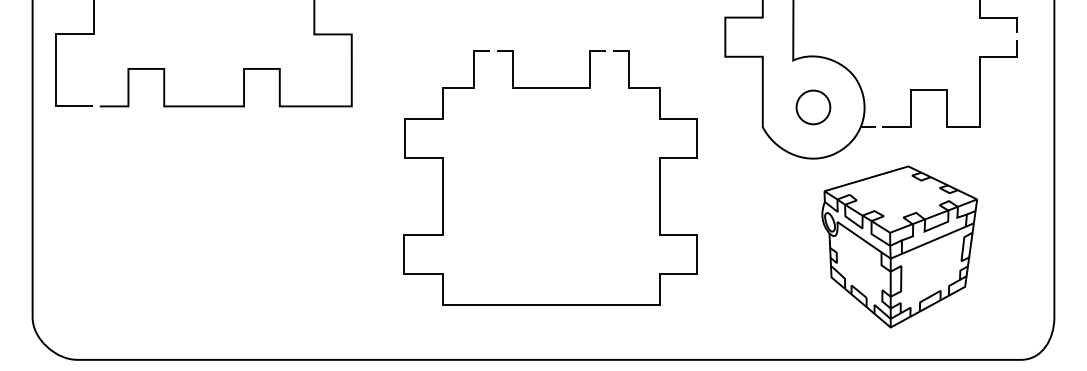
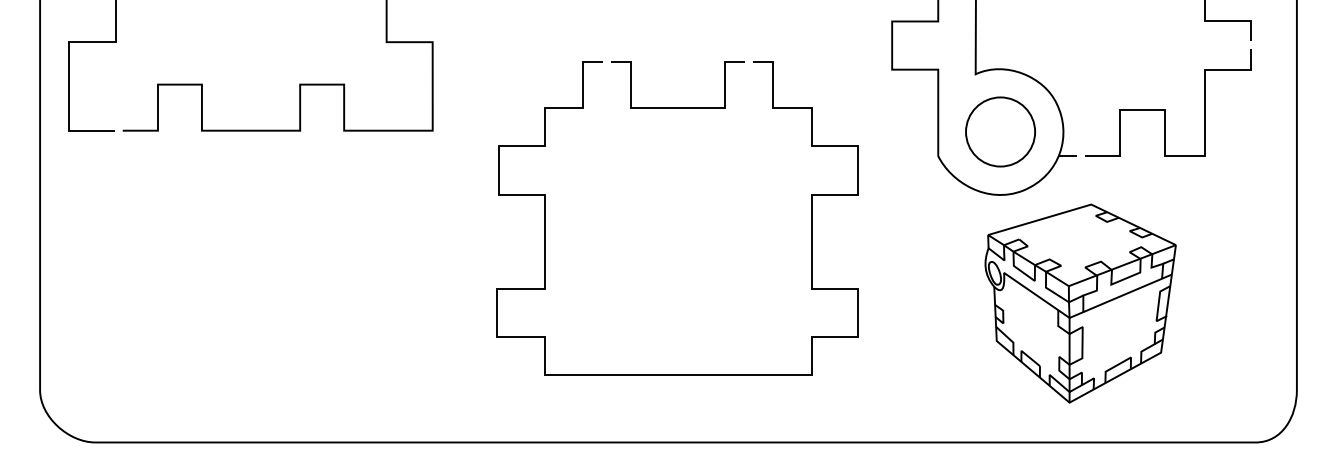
part: (813, 107) -> (1000, 131), size x1.67
part: (899, 246) -> (1080, 303), moved

